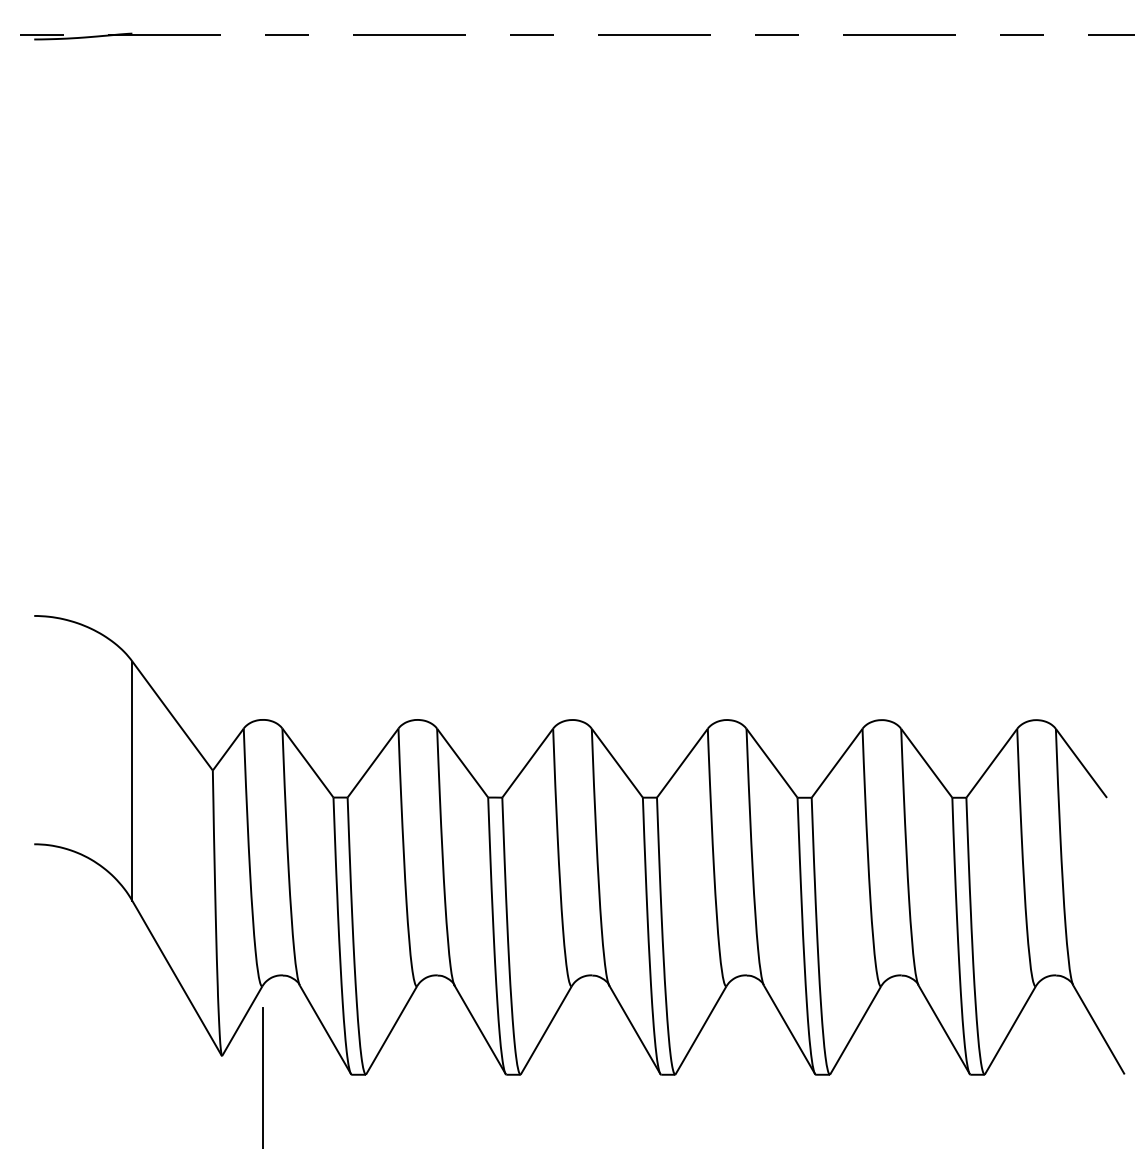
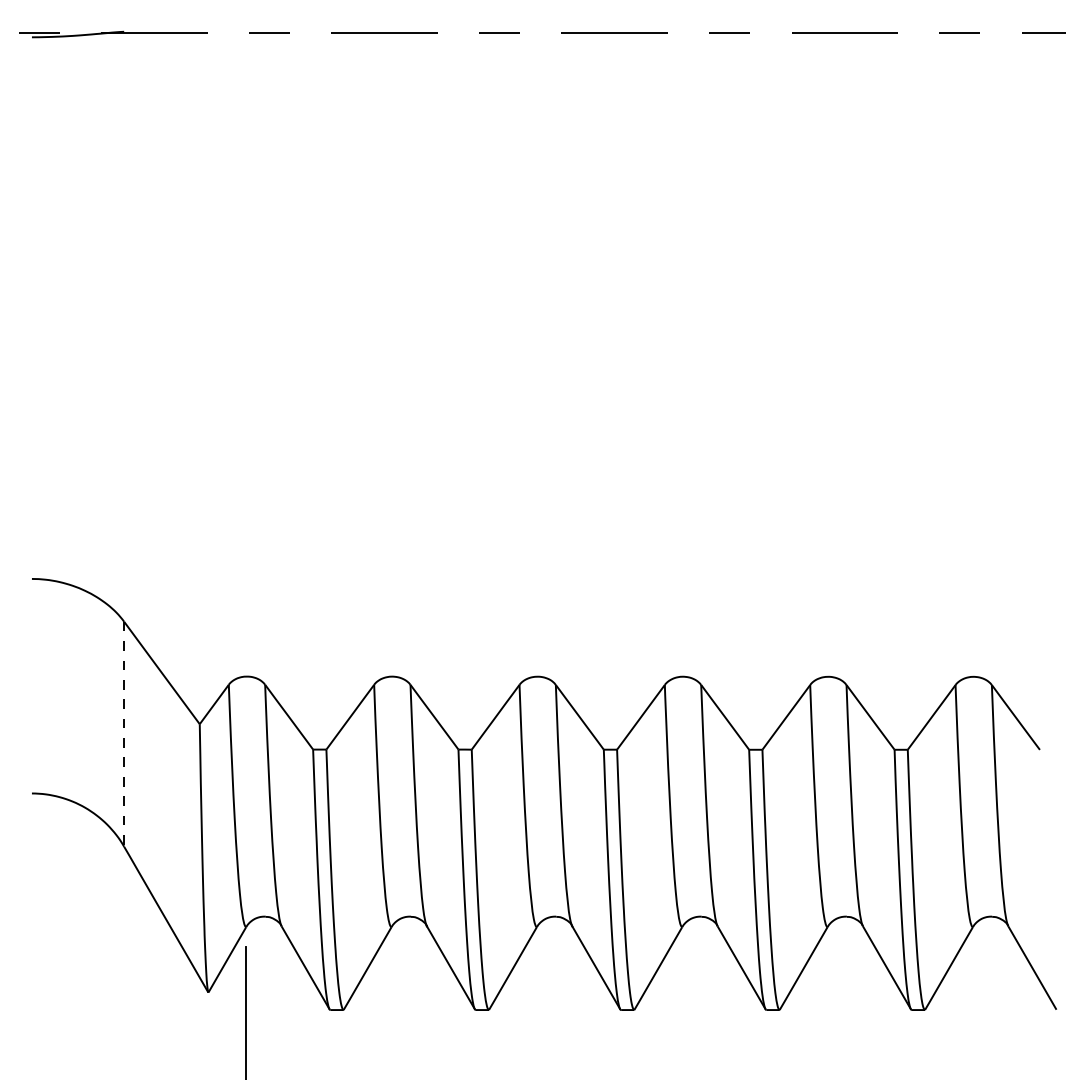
line: (132, 781) -> (124, 734), solid -> dashed

